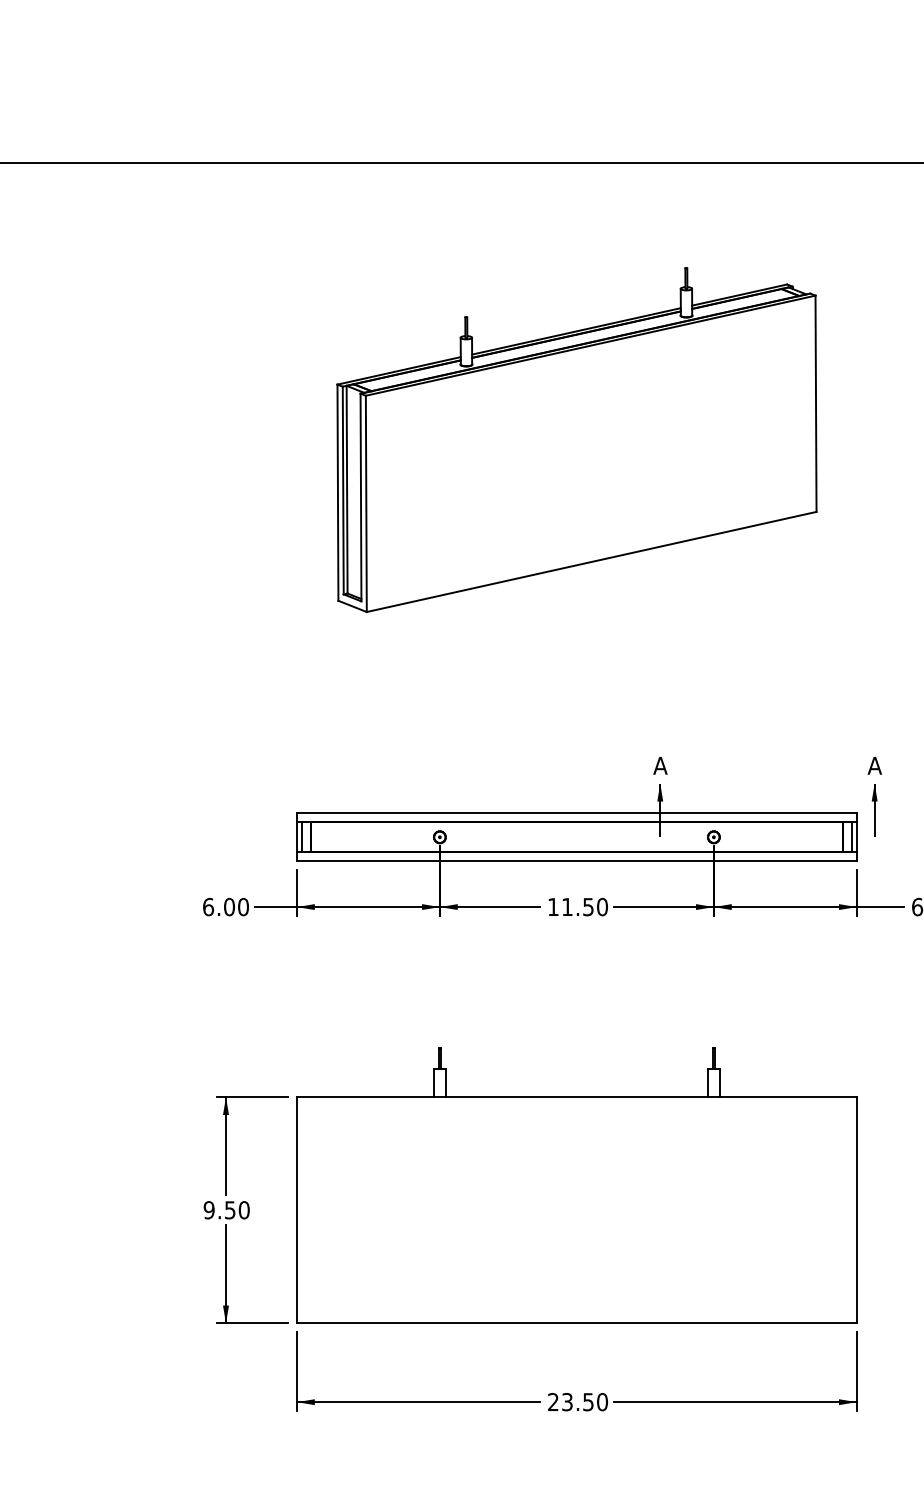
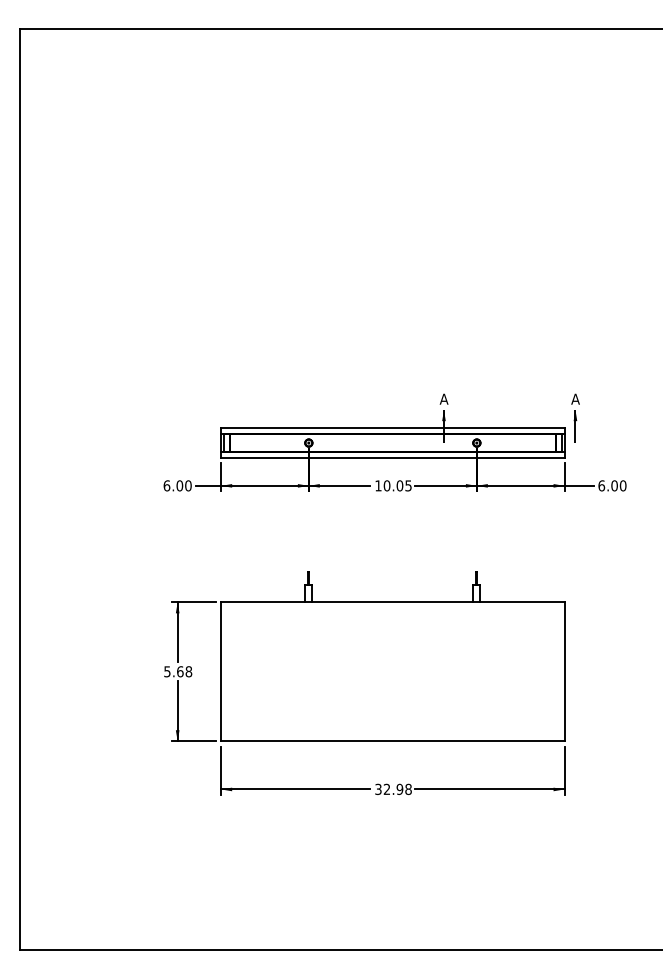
part: (576, 440) -> (392, 199), removed
text: (584, 906) -> (397, 485), 11.50 -> 10.05
text: (227, 1209) -> (178, 671), 9.50 -> 5.68
text: (577, 1402) -> (393, 789), 23.50 -> 32.98

